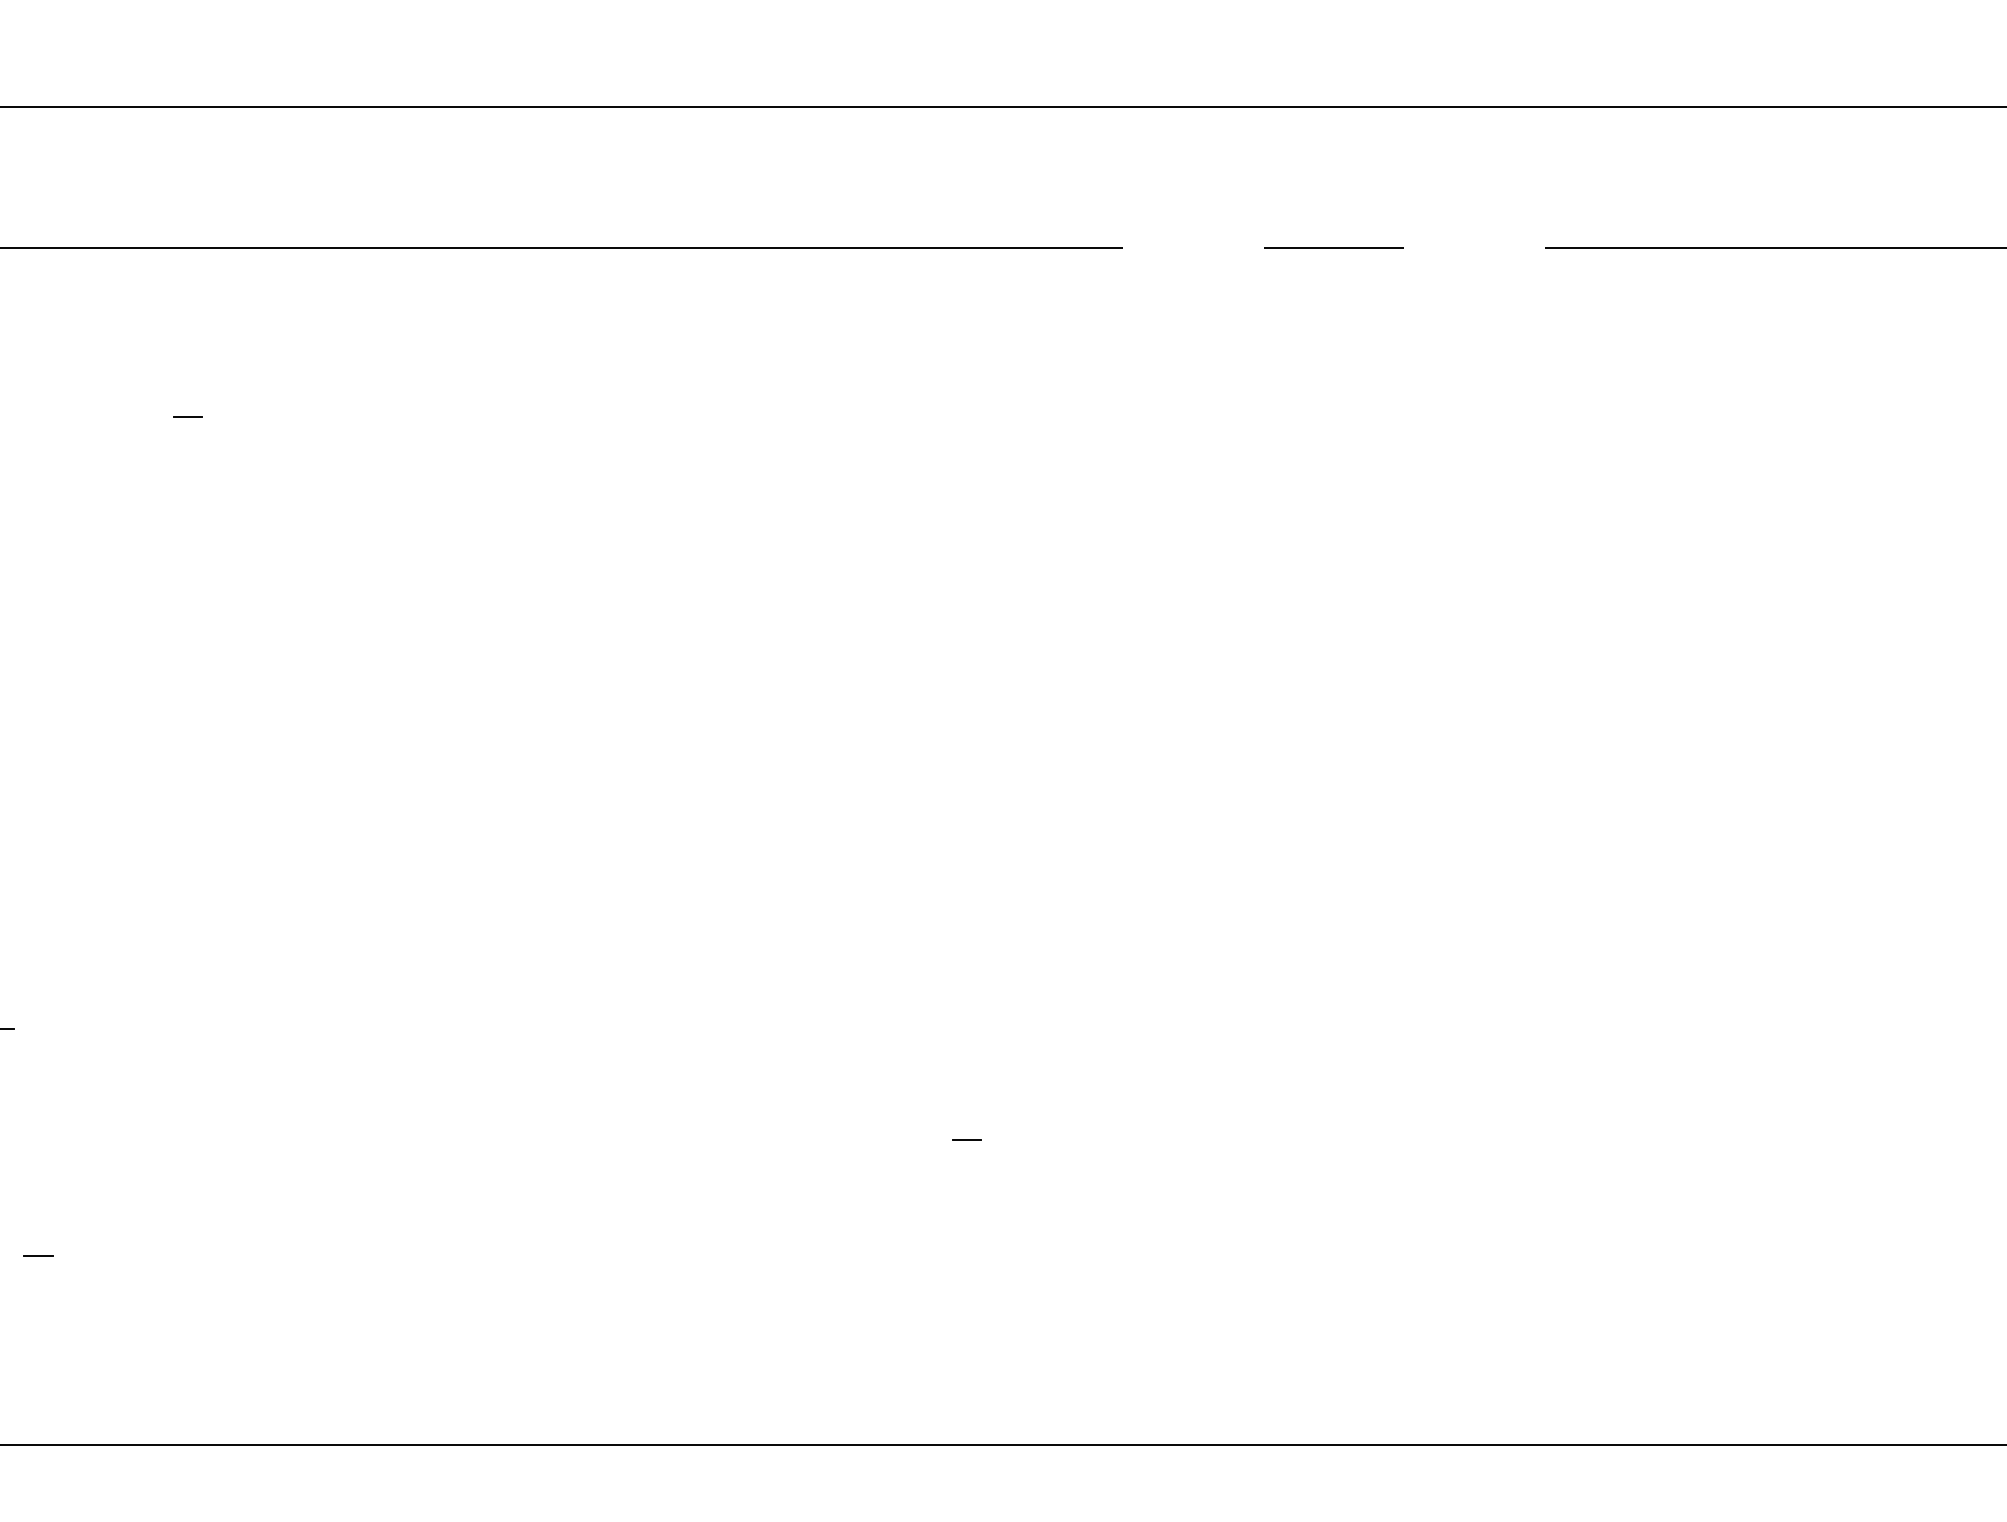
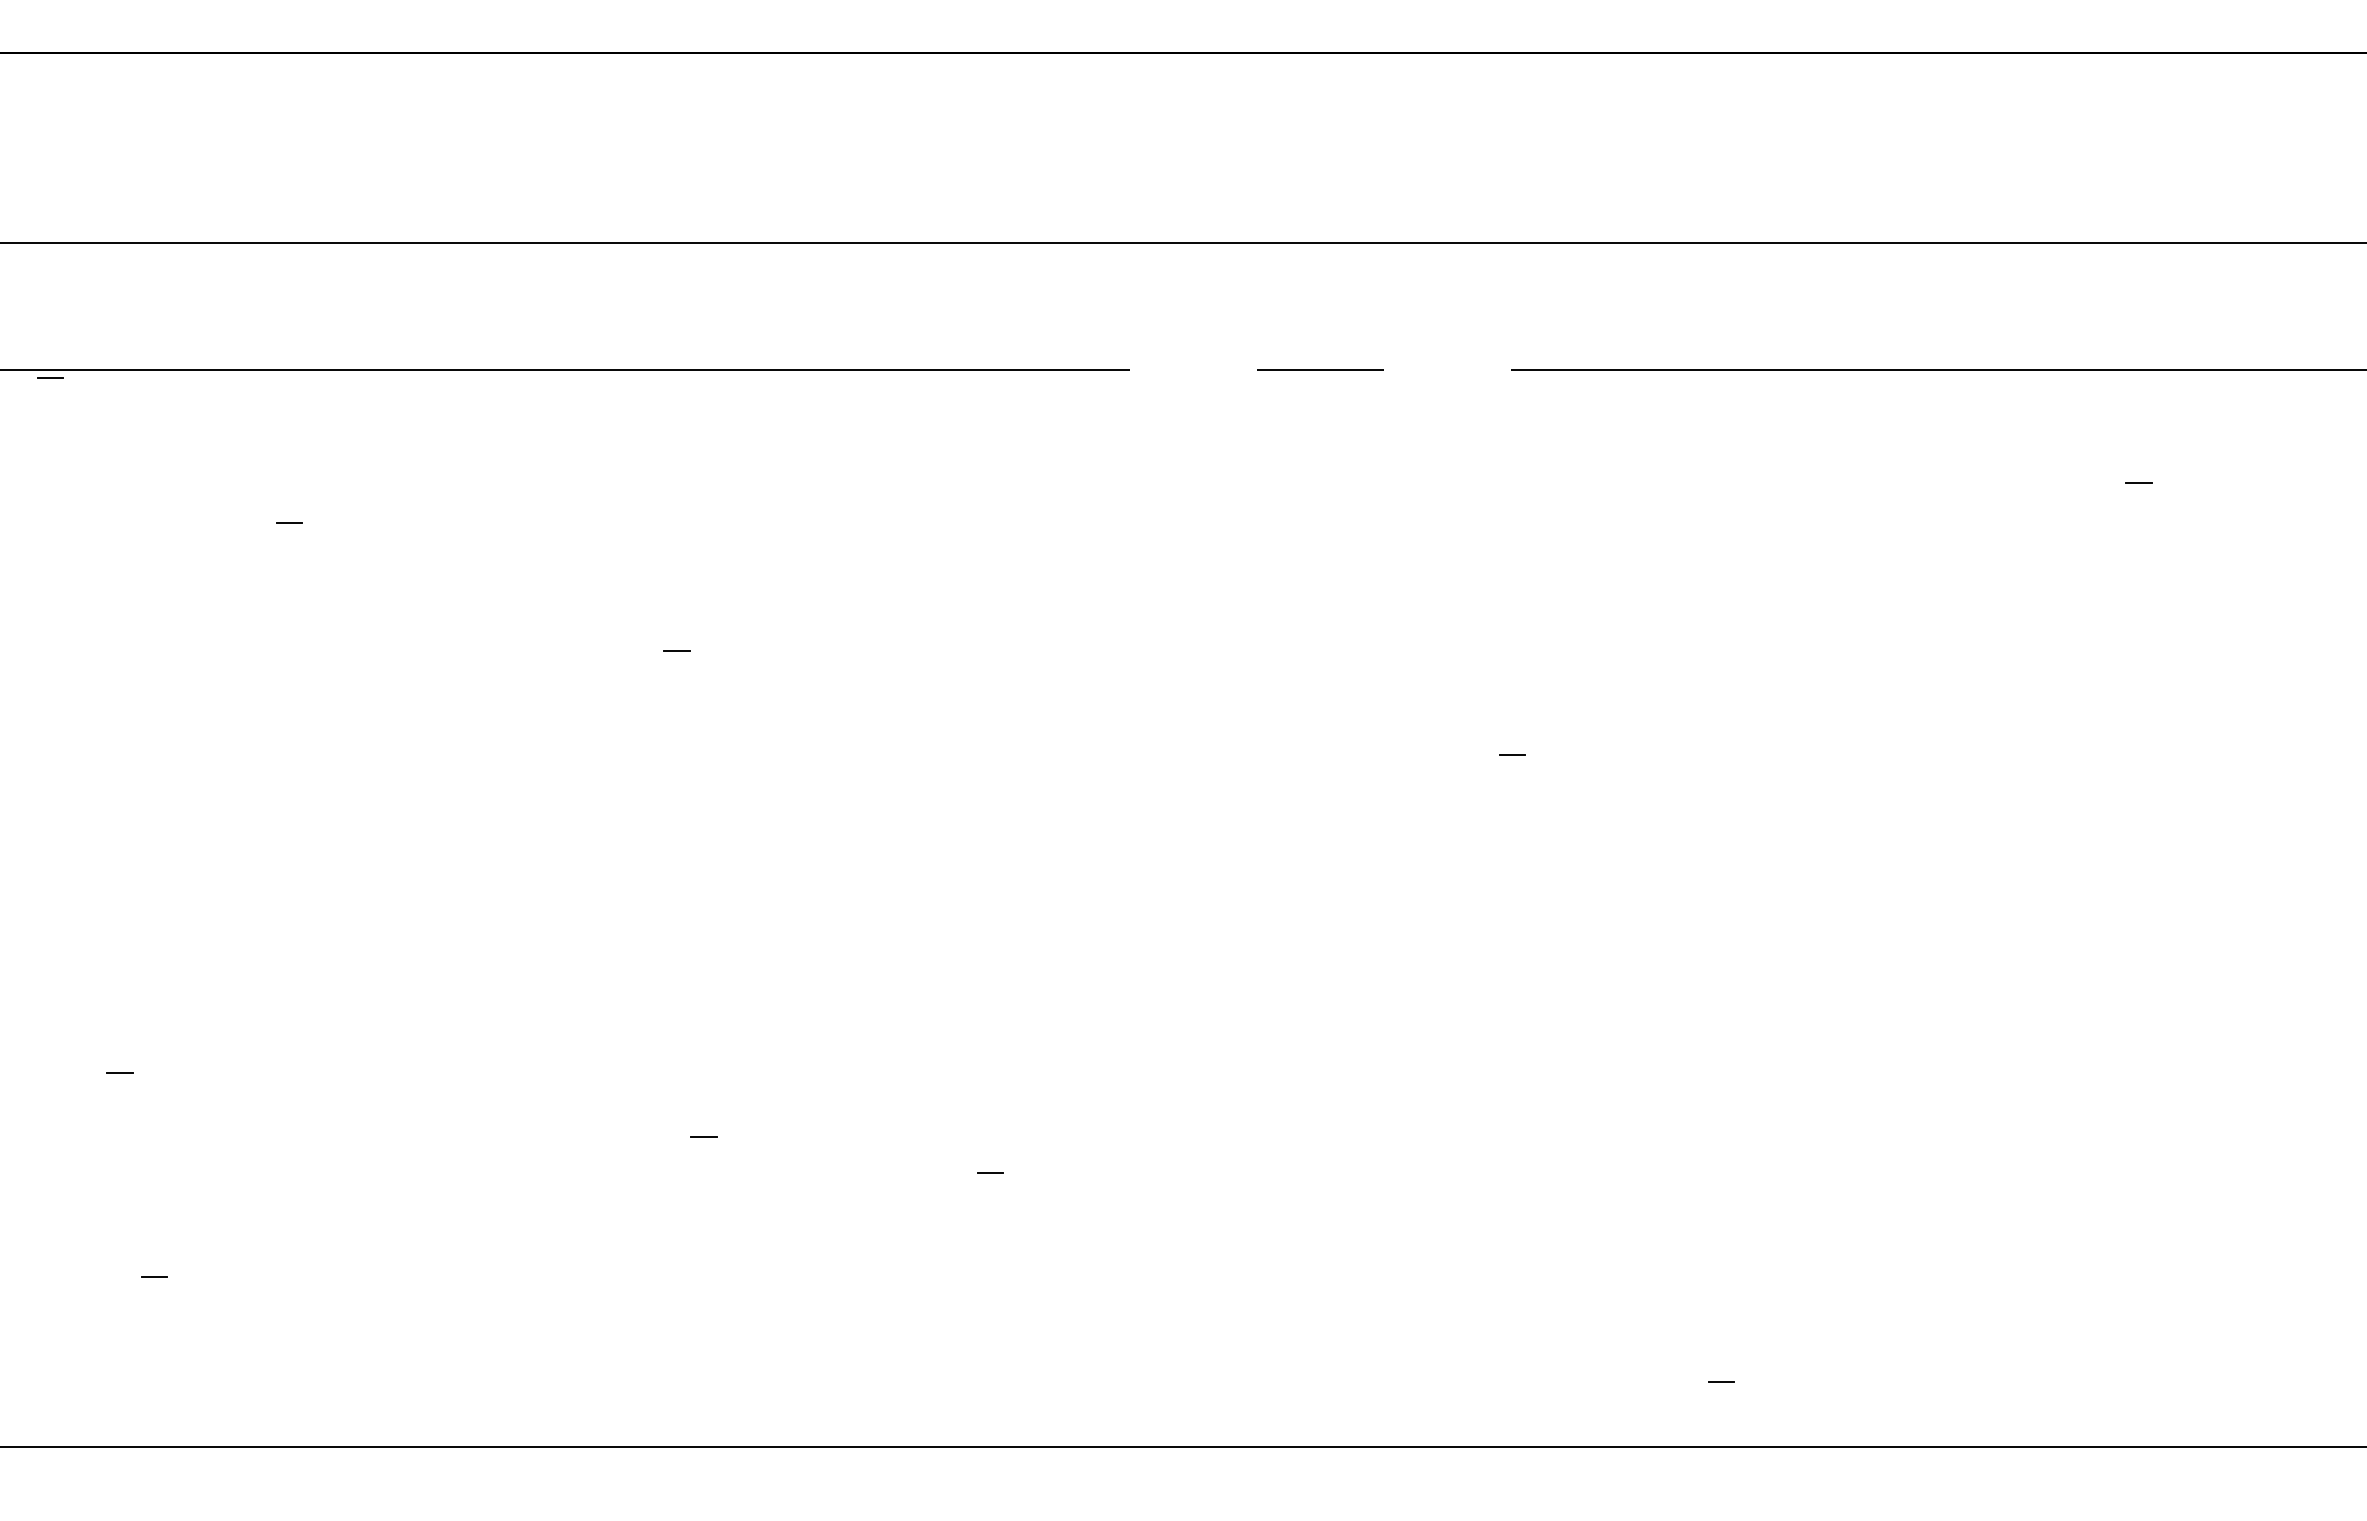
line: (618, 559) -> (676, 650), added
line: (1547, 674) -> (1512, 754), added
line: (648, 1100) -> (703, 1137), added
line: (1778, 1371) -> (1720, 1381), added

